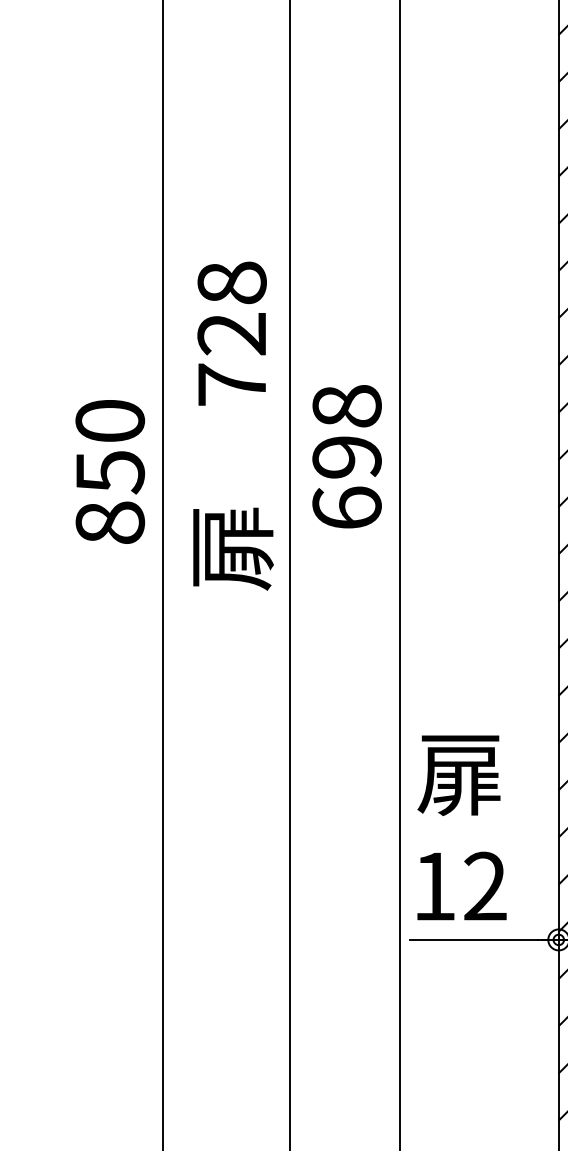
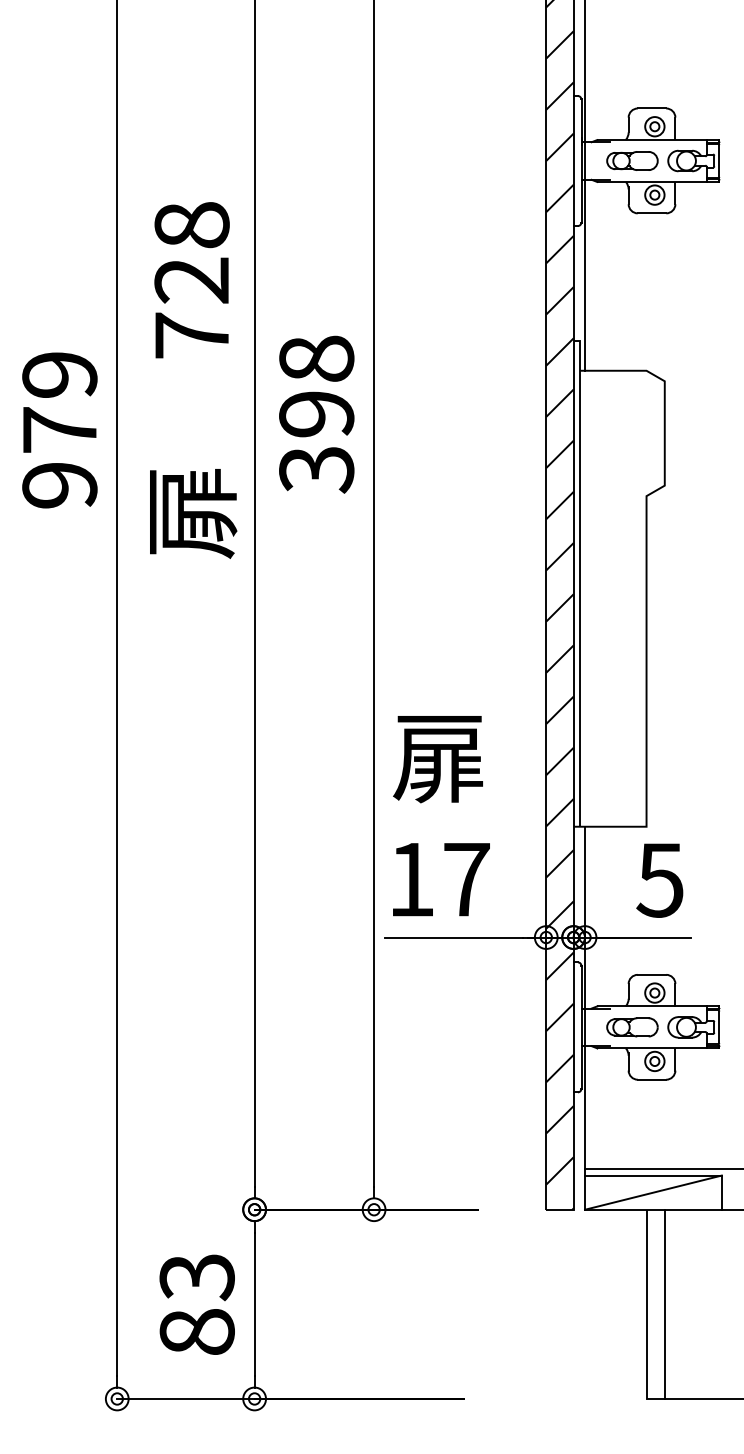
text: (109, 472) -> (59, 430), 850 -> 979
text: (346, 508) -> (316, 469), 698 -> 398
text: (485, 886) -> (466, 879), 12 -> 17

